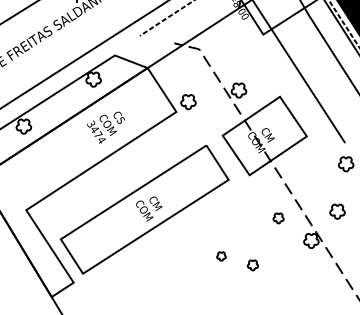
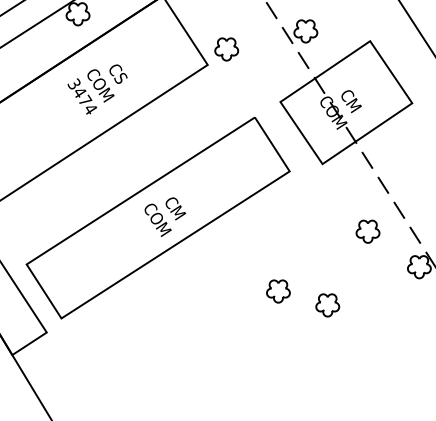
part: (278, 218) -> (367, 231), size x1.43
part: (221, 256) -> (278, 291), size x1.67
part: (252, 265) -> (327, 305), size x1.43

